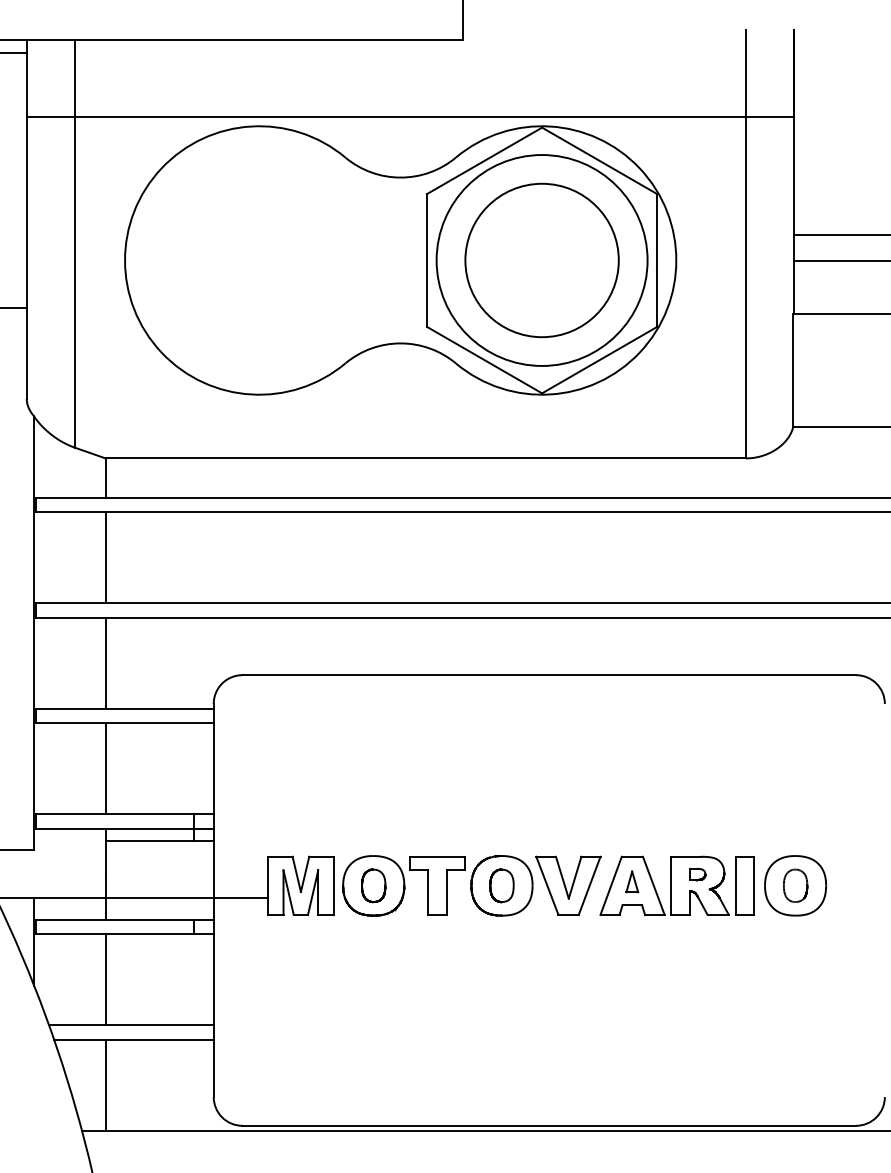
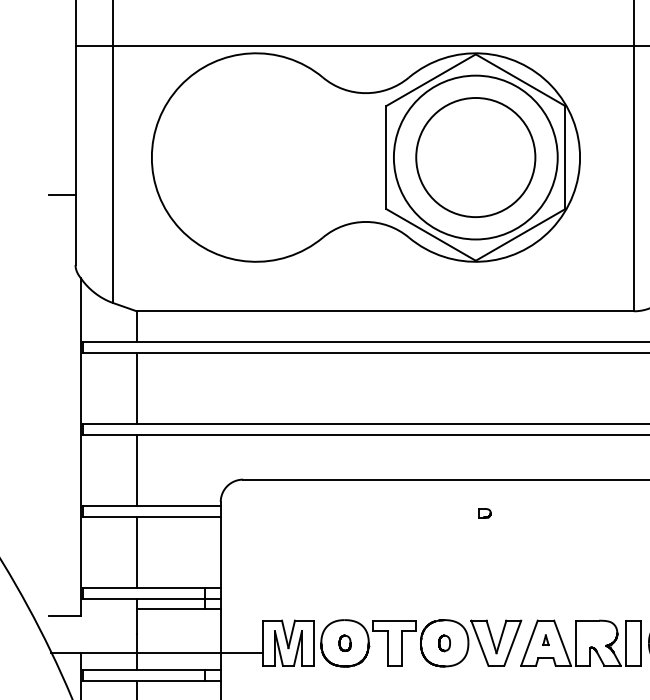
part: (697, 874) -> (484, 513), moved
part: (632, 881) -> (546, 639), size x0.6
part: (373, 885) -> (344, 643), size x0.6
part: (501, 885) -> (444, 643), size x0.6

